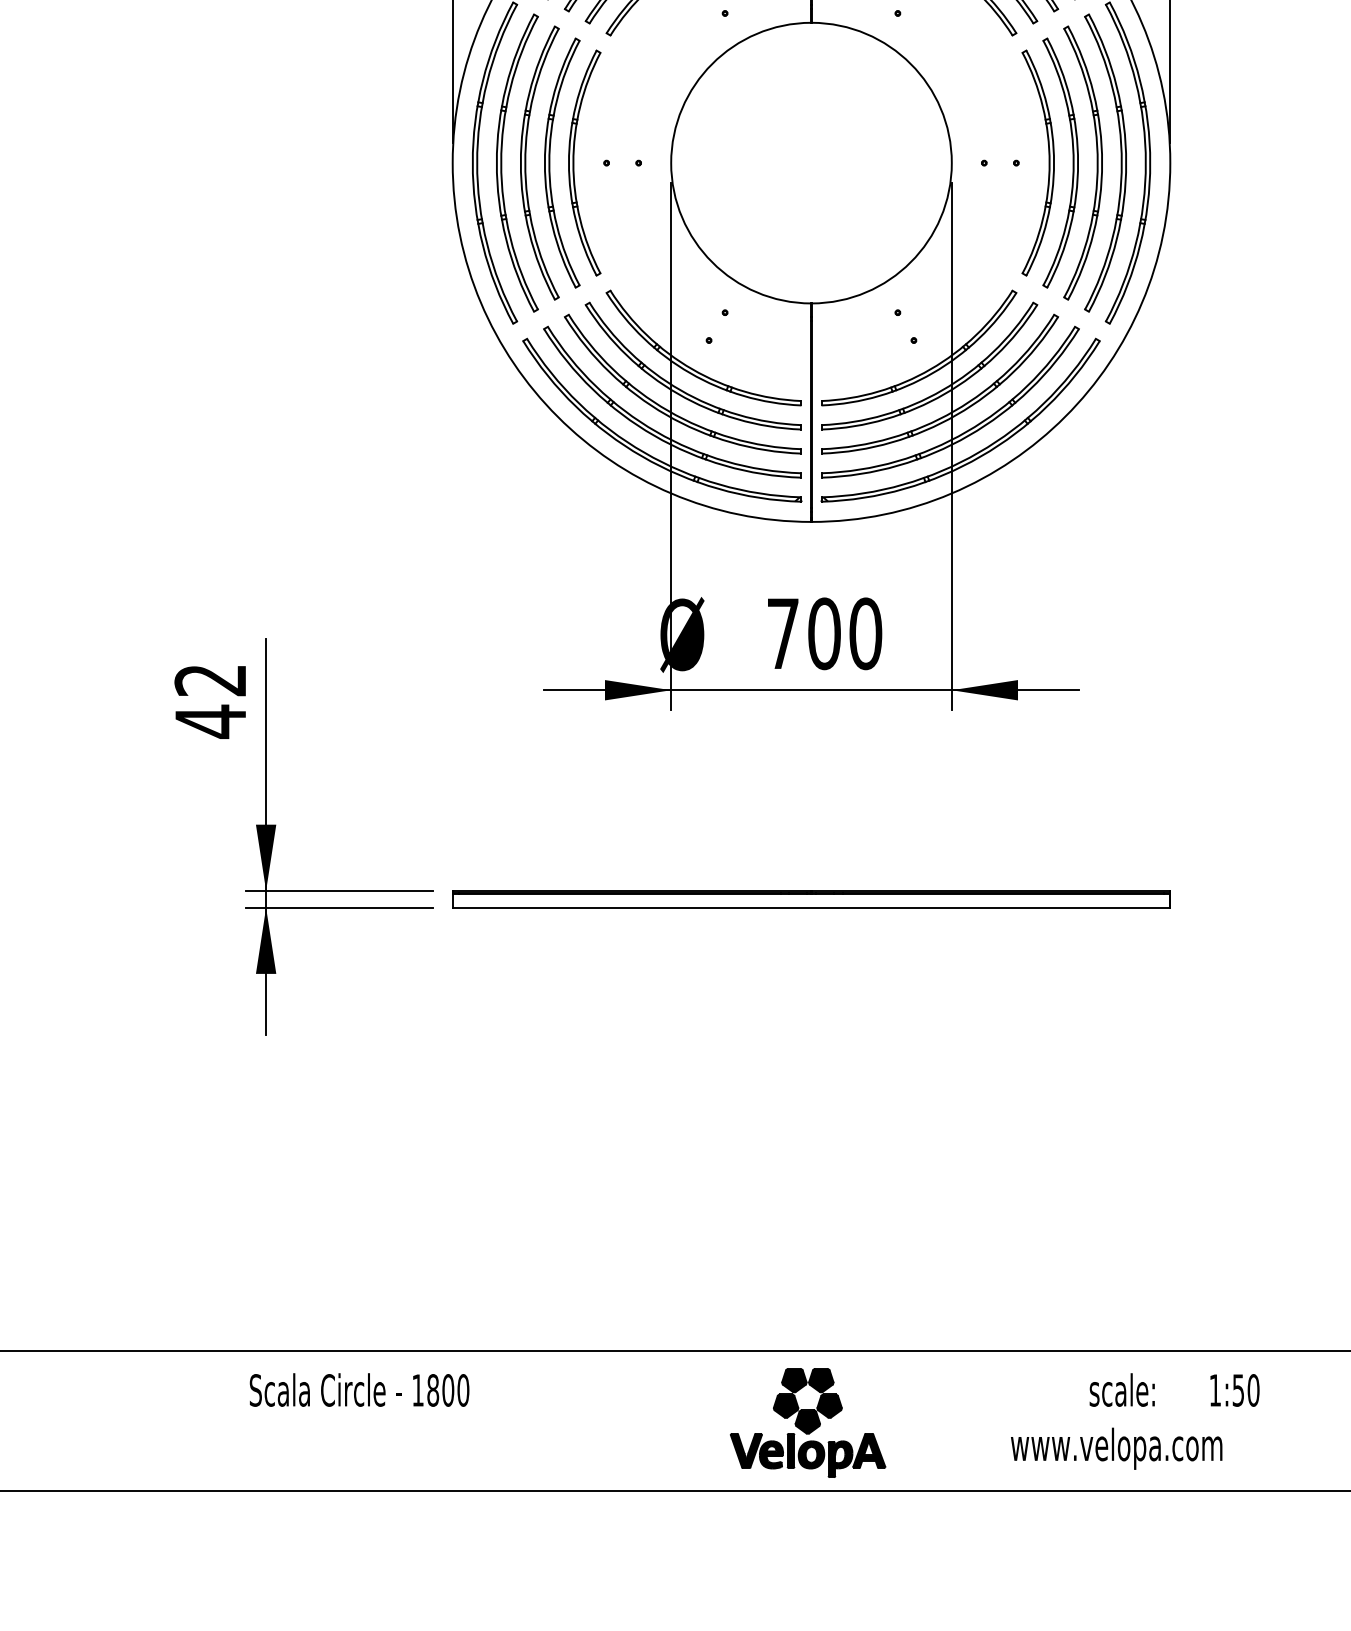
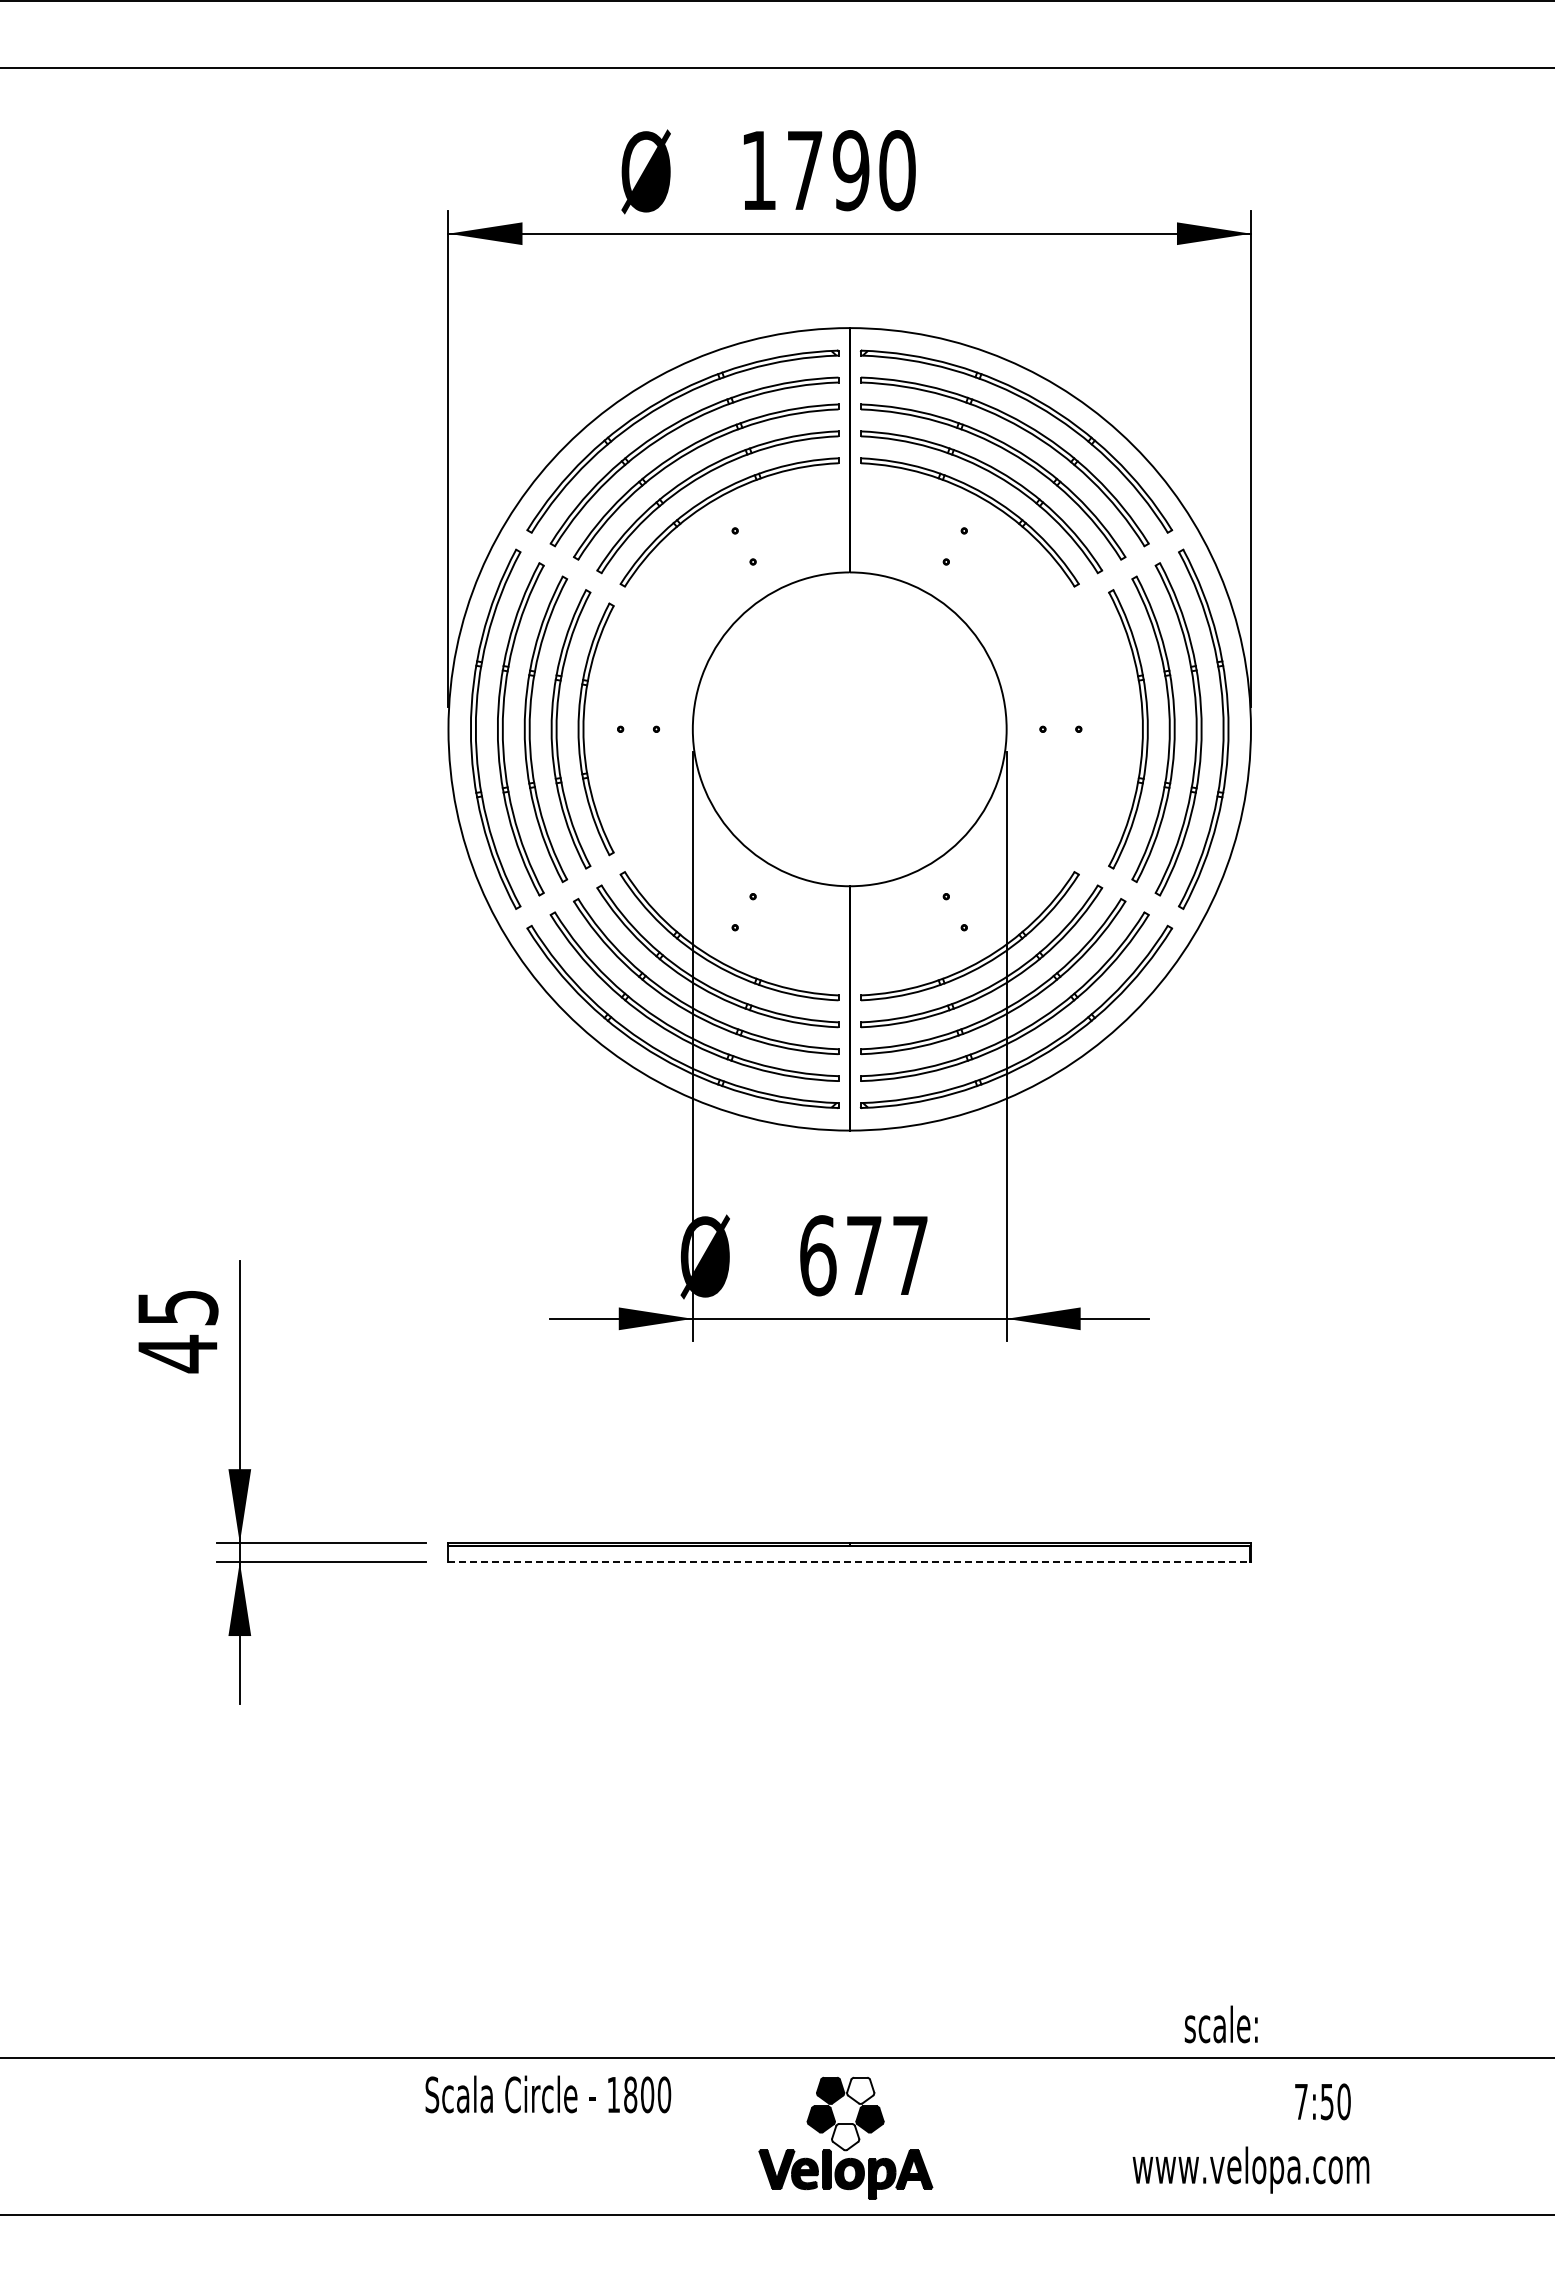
part: (1049, 163) -> (1115, 729), removed
text: (824, 633) -> (864, 1255), 700 -> 677
text: (210, 681) -> (177, 1308), 42 -> 45
line: (811, 908) -> (849, 1562), solid -> dashed
fill: (821, 1380) -> (860, 2090), removed
text: (359, 1390) -> (548, 2094), moved
text: (1121, 1390) -> (1220, 2024), moved
text: (1215, 1390) -> (1301, 2101), 1:50 -> 7:50
fill: (807, 1422) -> (845, 2137), removed
text: (1116, 1448) -> (1250, 2169), moved

